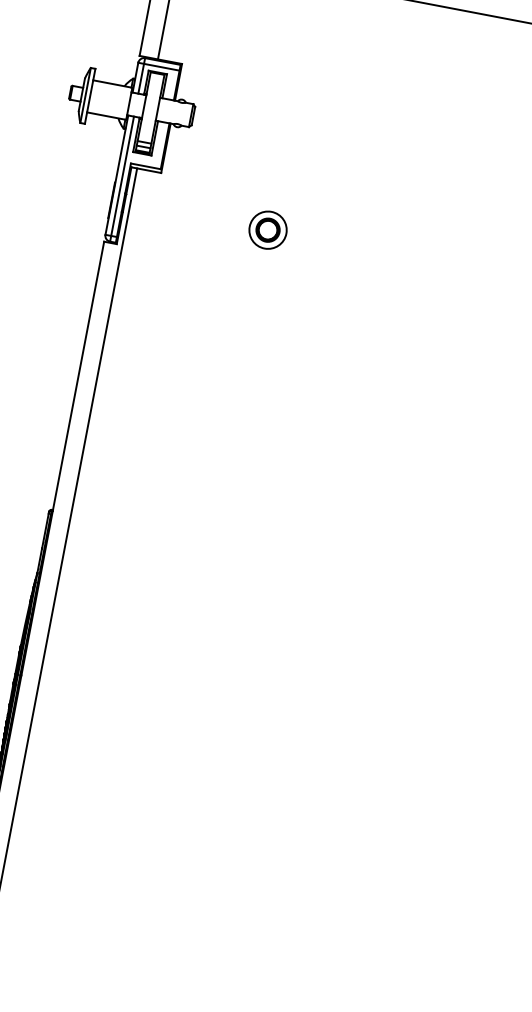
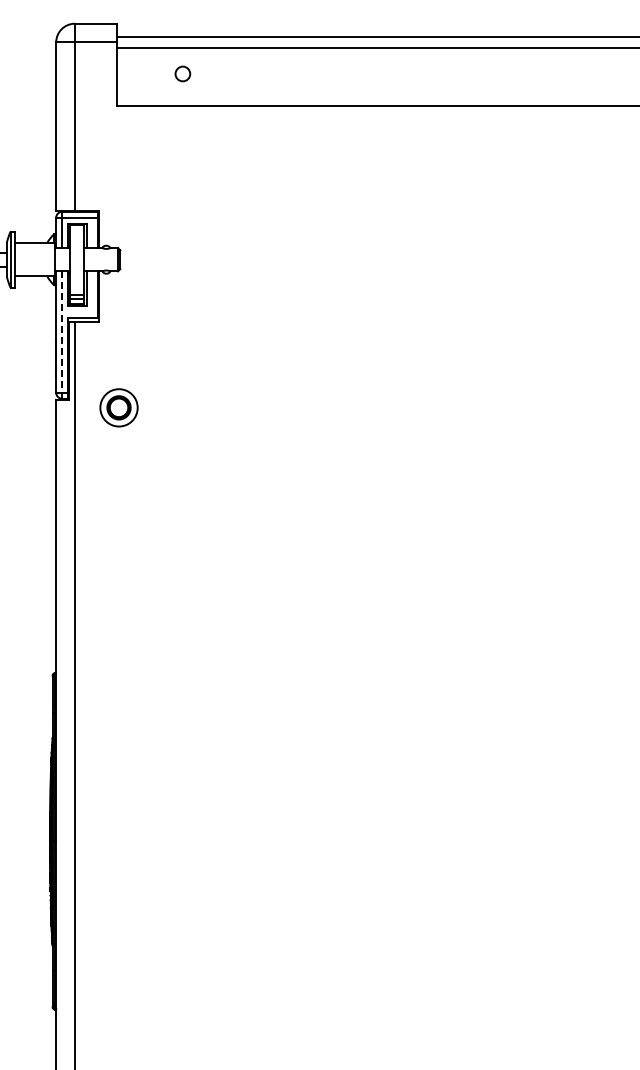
line: (122, 179) -> (62, 335), solid -> dashed
part: (267, 229) -> (118, 407), moved

